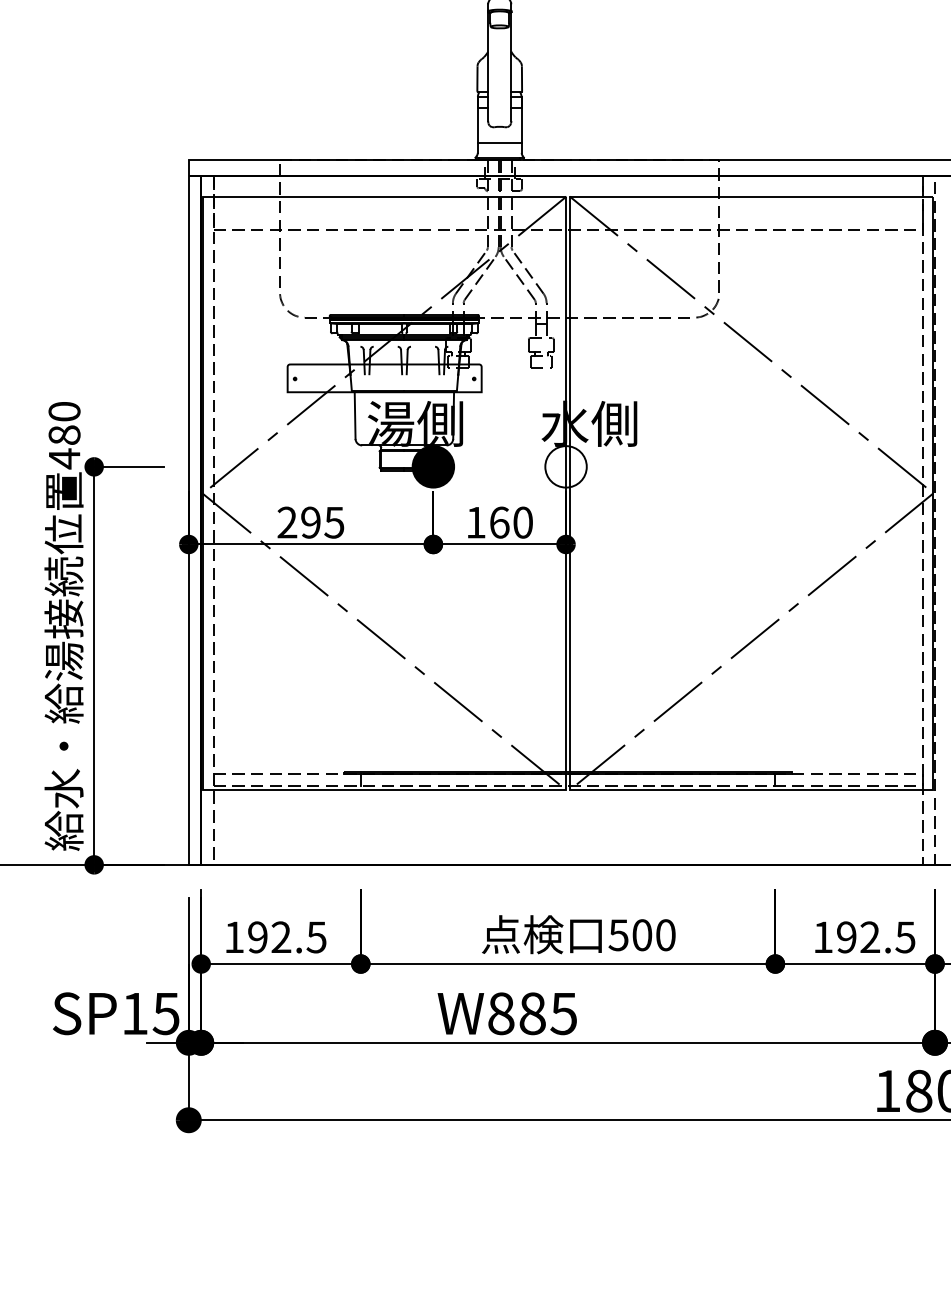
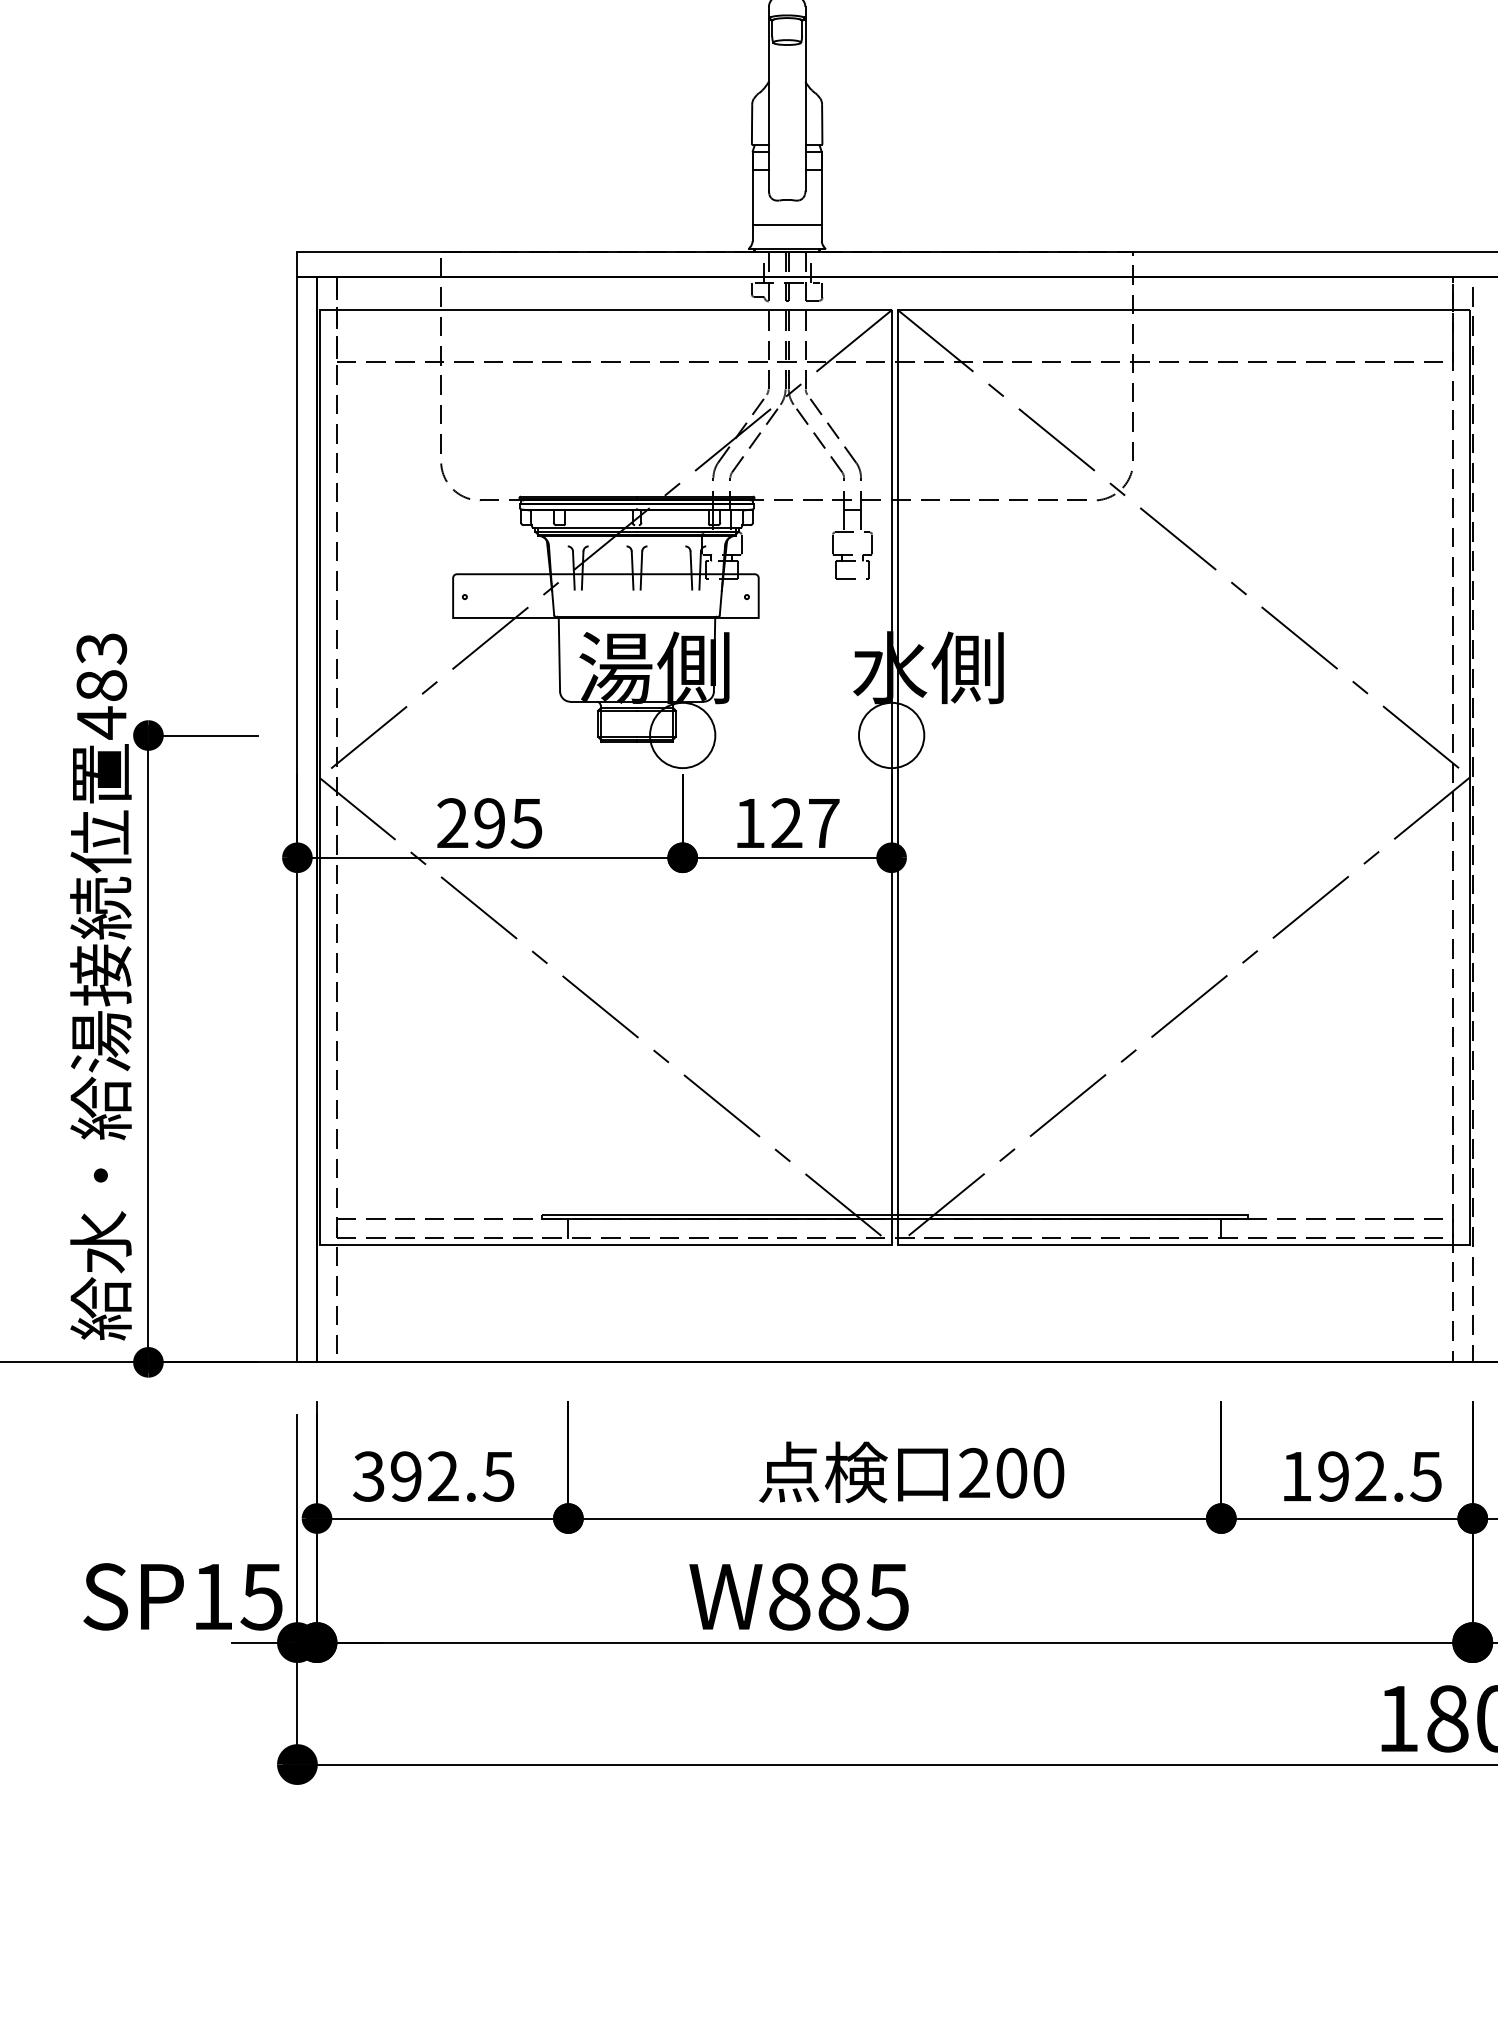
text: (64, 411) -> (101, 648), 480 -> 483
fill: (433, 466) -> (682, 734), removed
text: (510, 522) -> (804, 823), 160 -> 127
text: (618, 935) -> (974, 1473), 500 -> 200
text: (233, 937) -> (367, 1476), 192.5 -> 392.5

